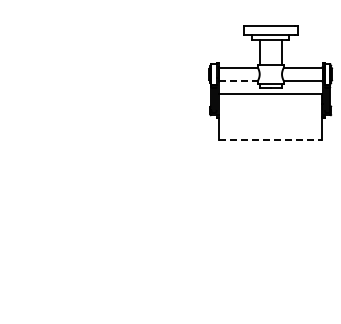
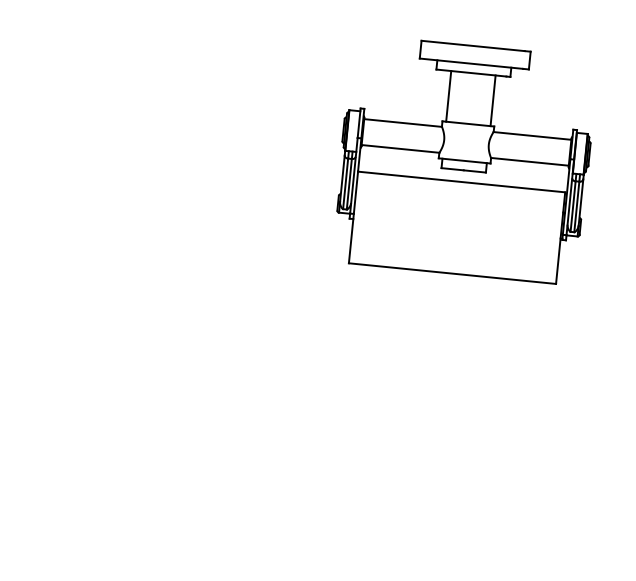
line: (239, 80) -> (402, 148), dashed -> solid
line: (270, 139) -> (452, 272), dashed -> solid

